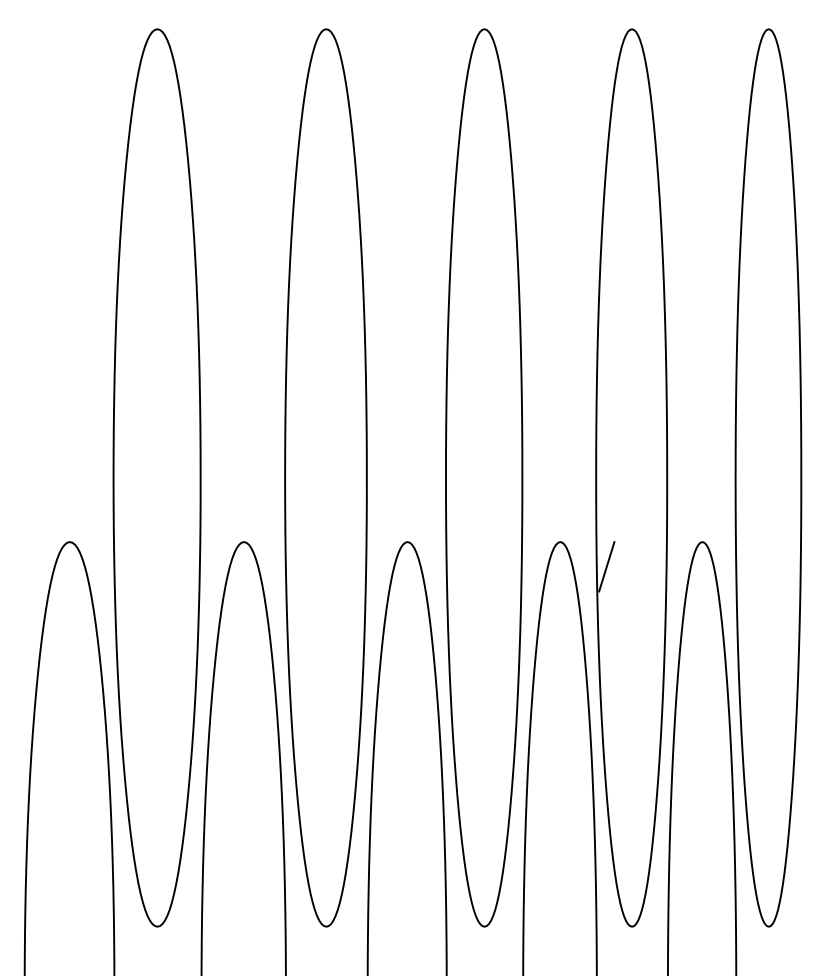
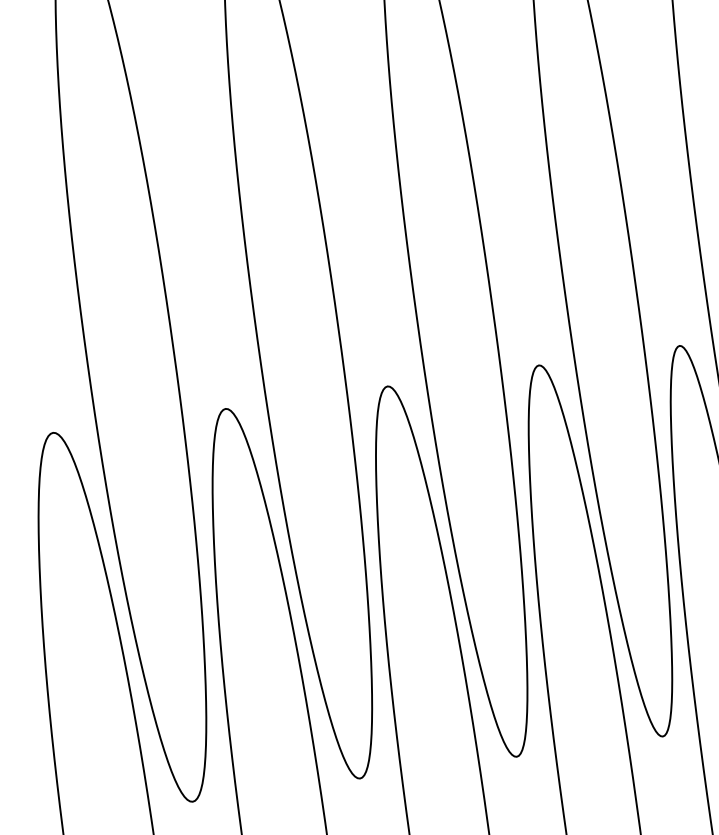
line: (606, 566) -> (588, 383), removed

